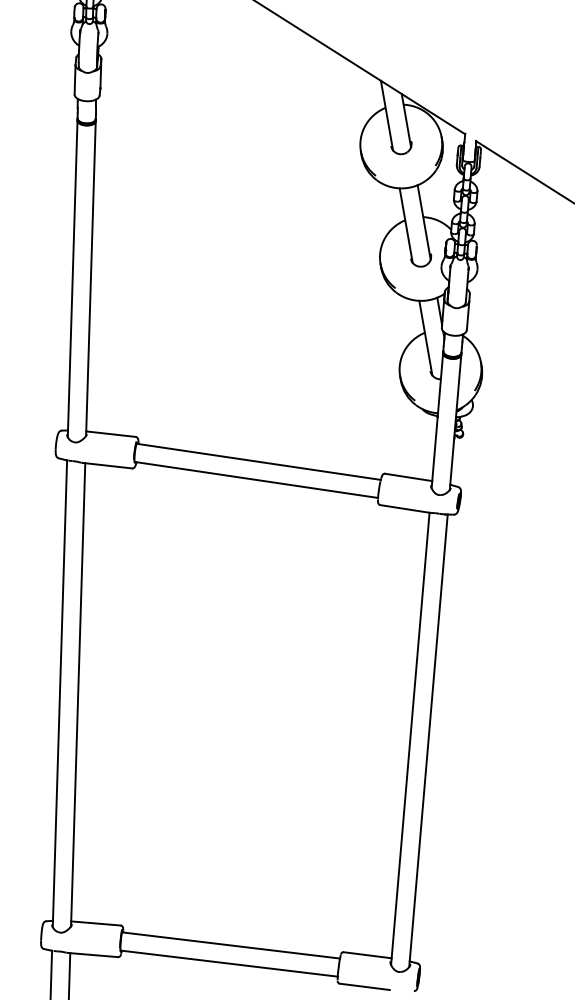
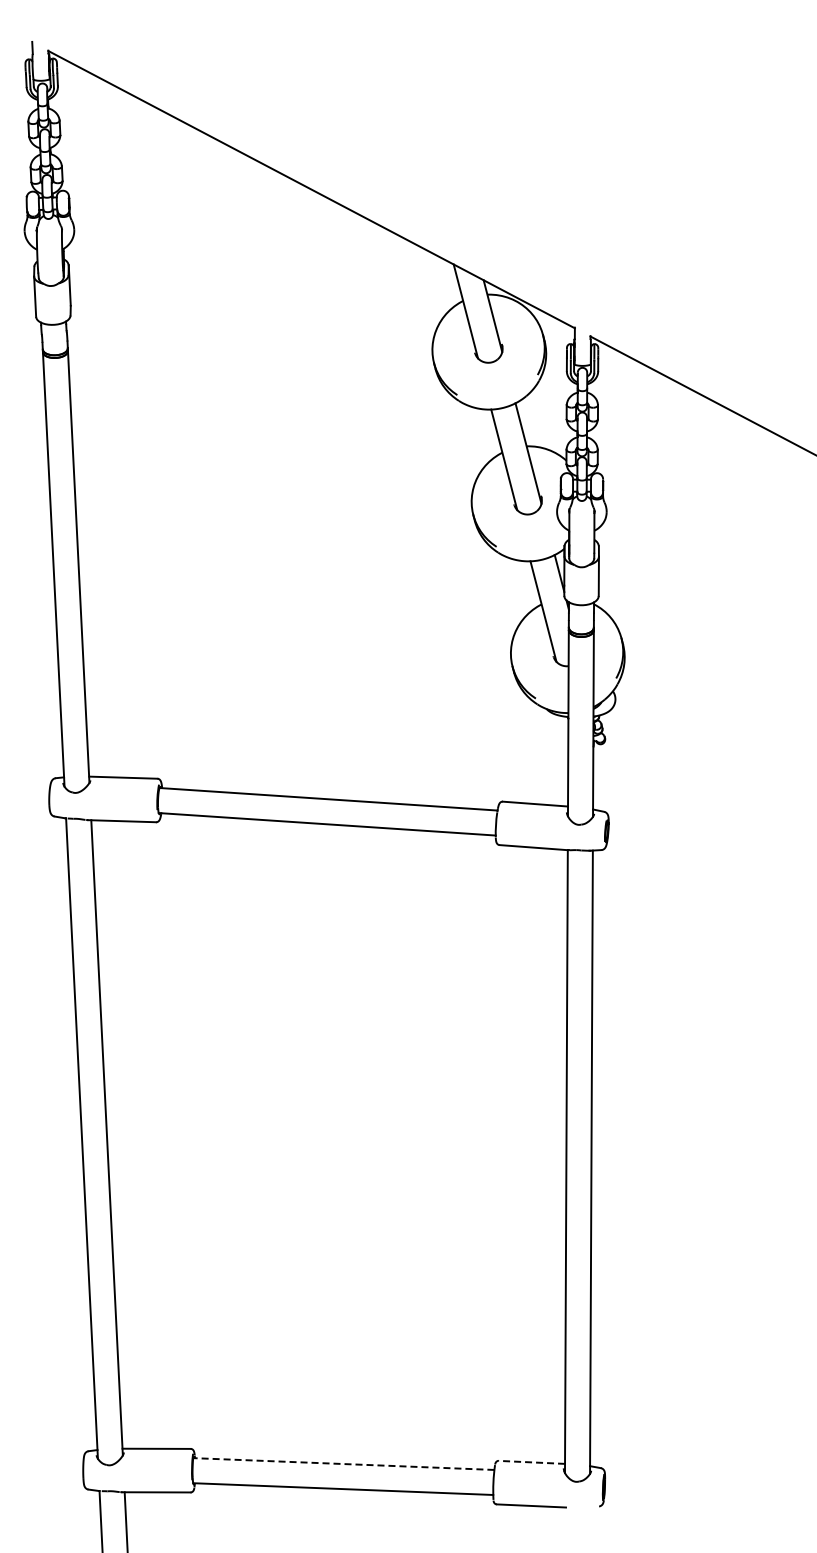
line: (230, 945) -> (343, 1464), solid -> dashed
line: (367, 955) -> (531, 1462), solid -> dashed

